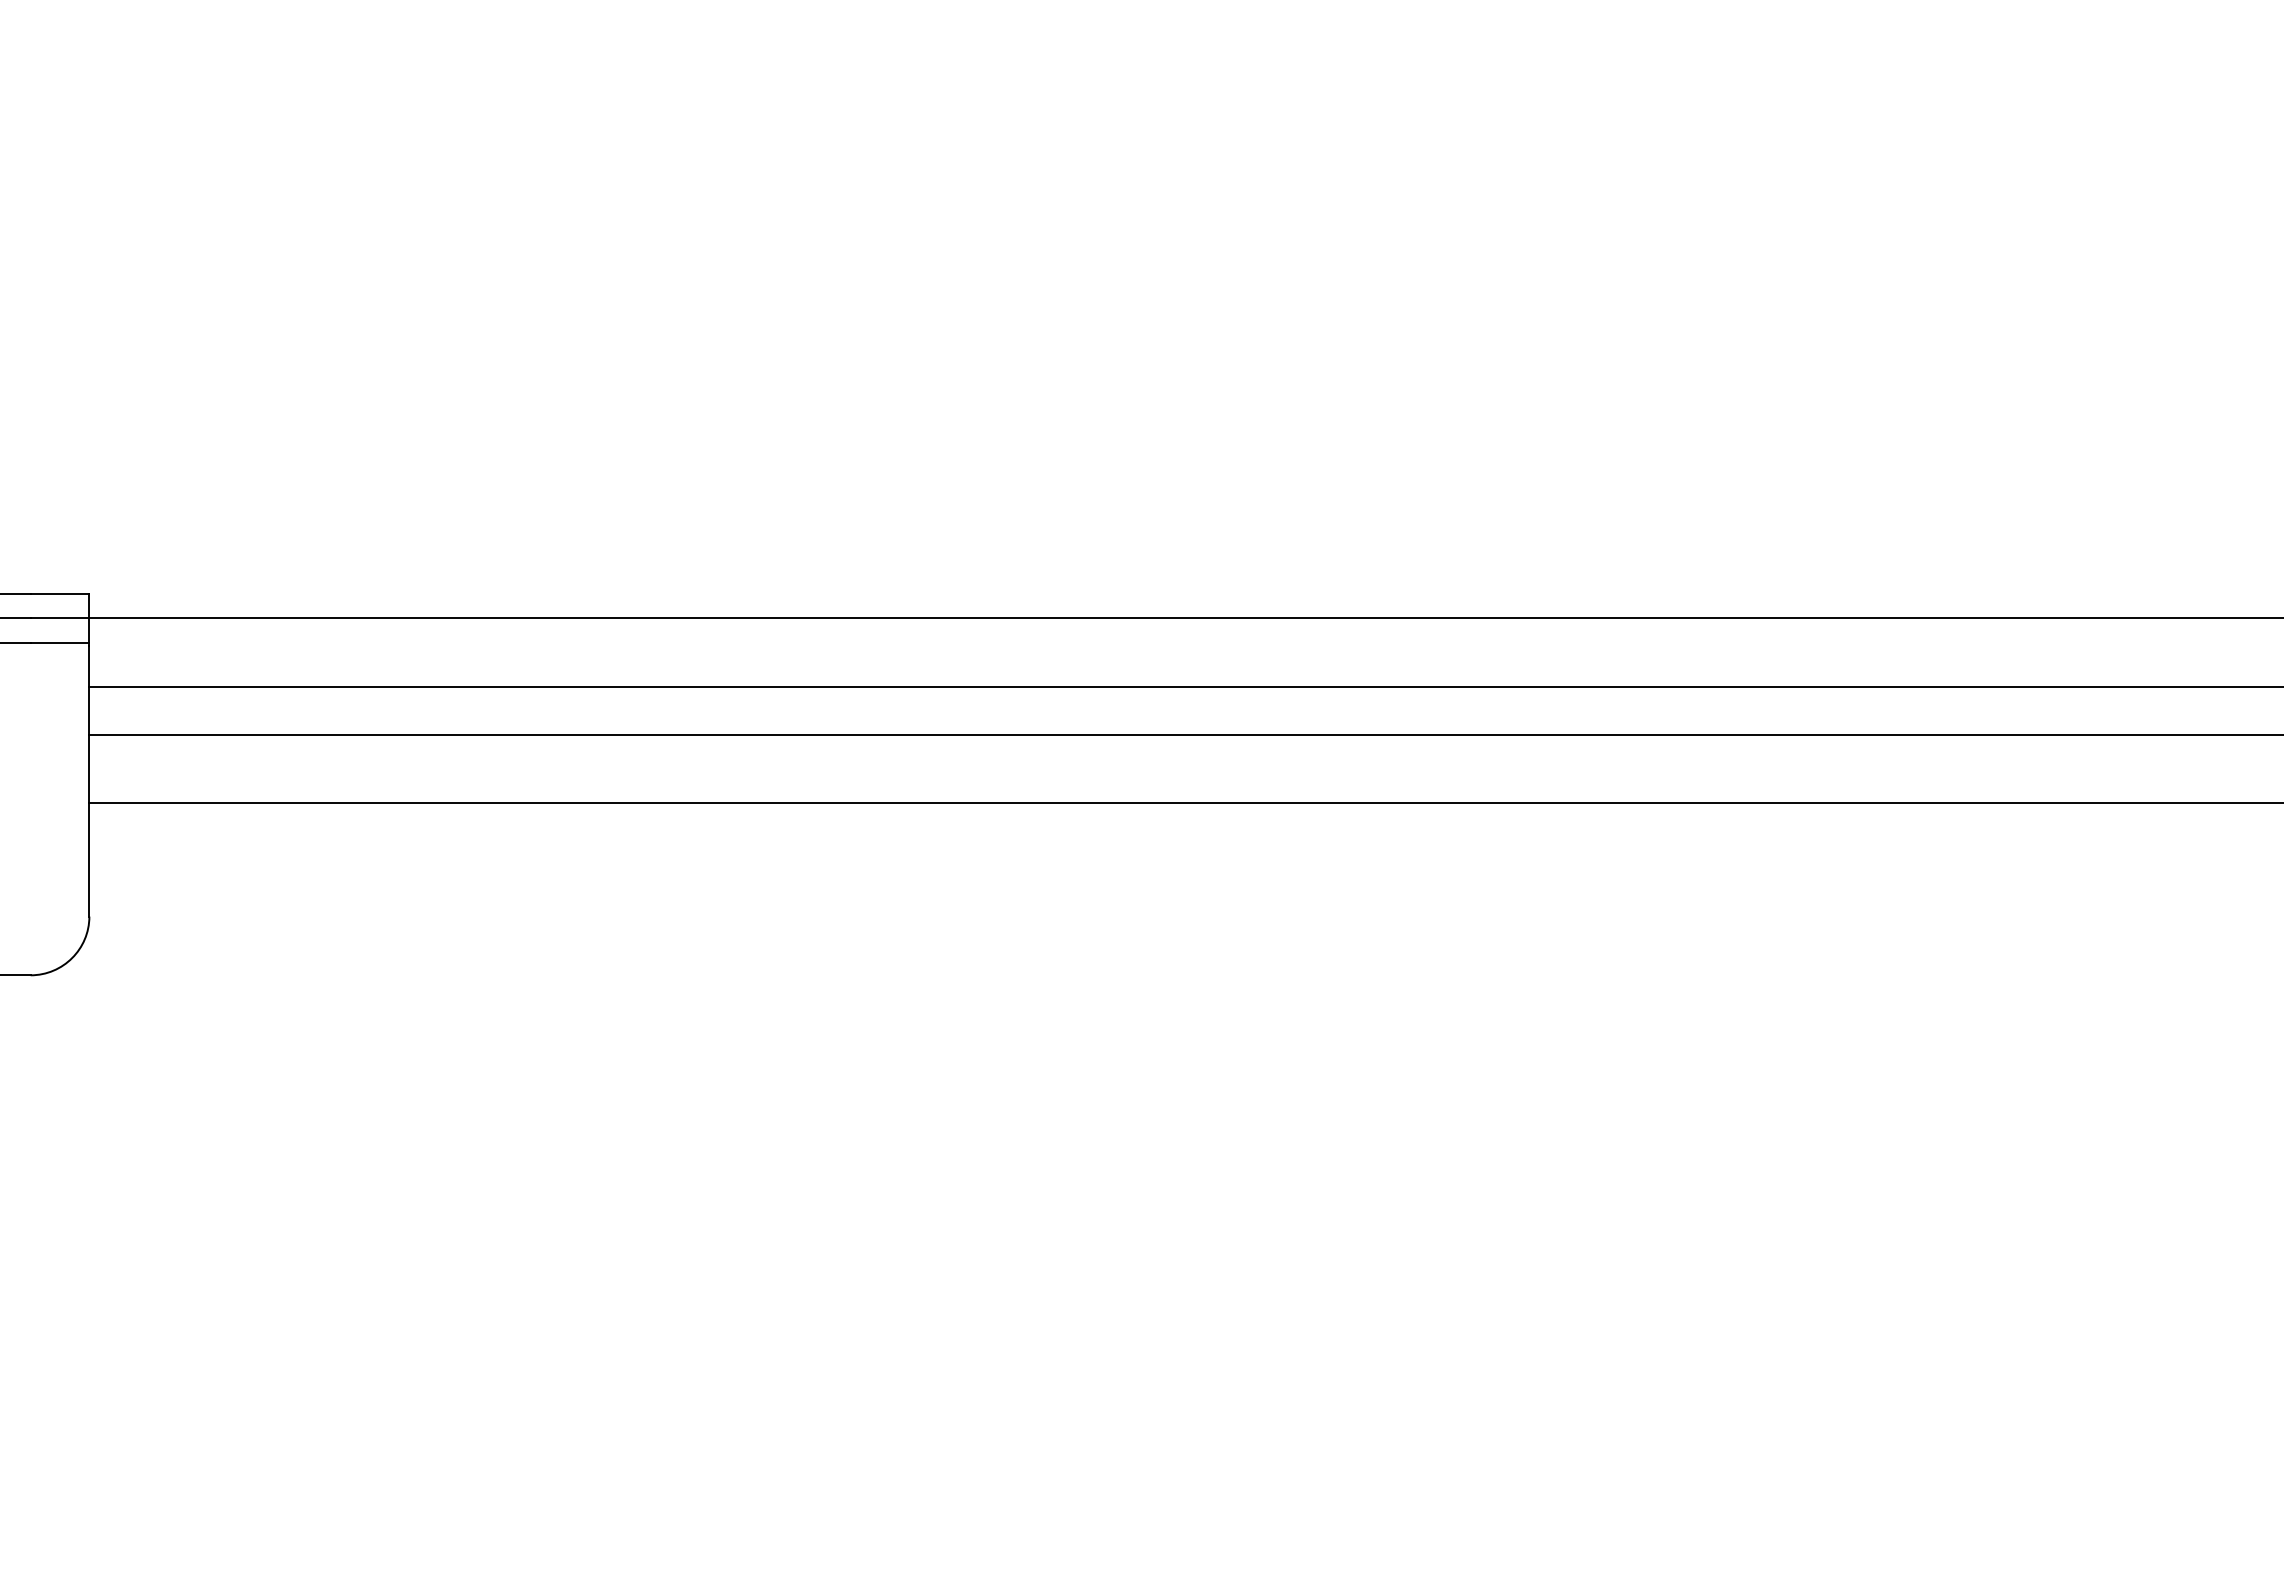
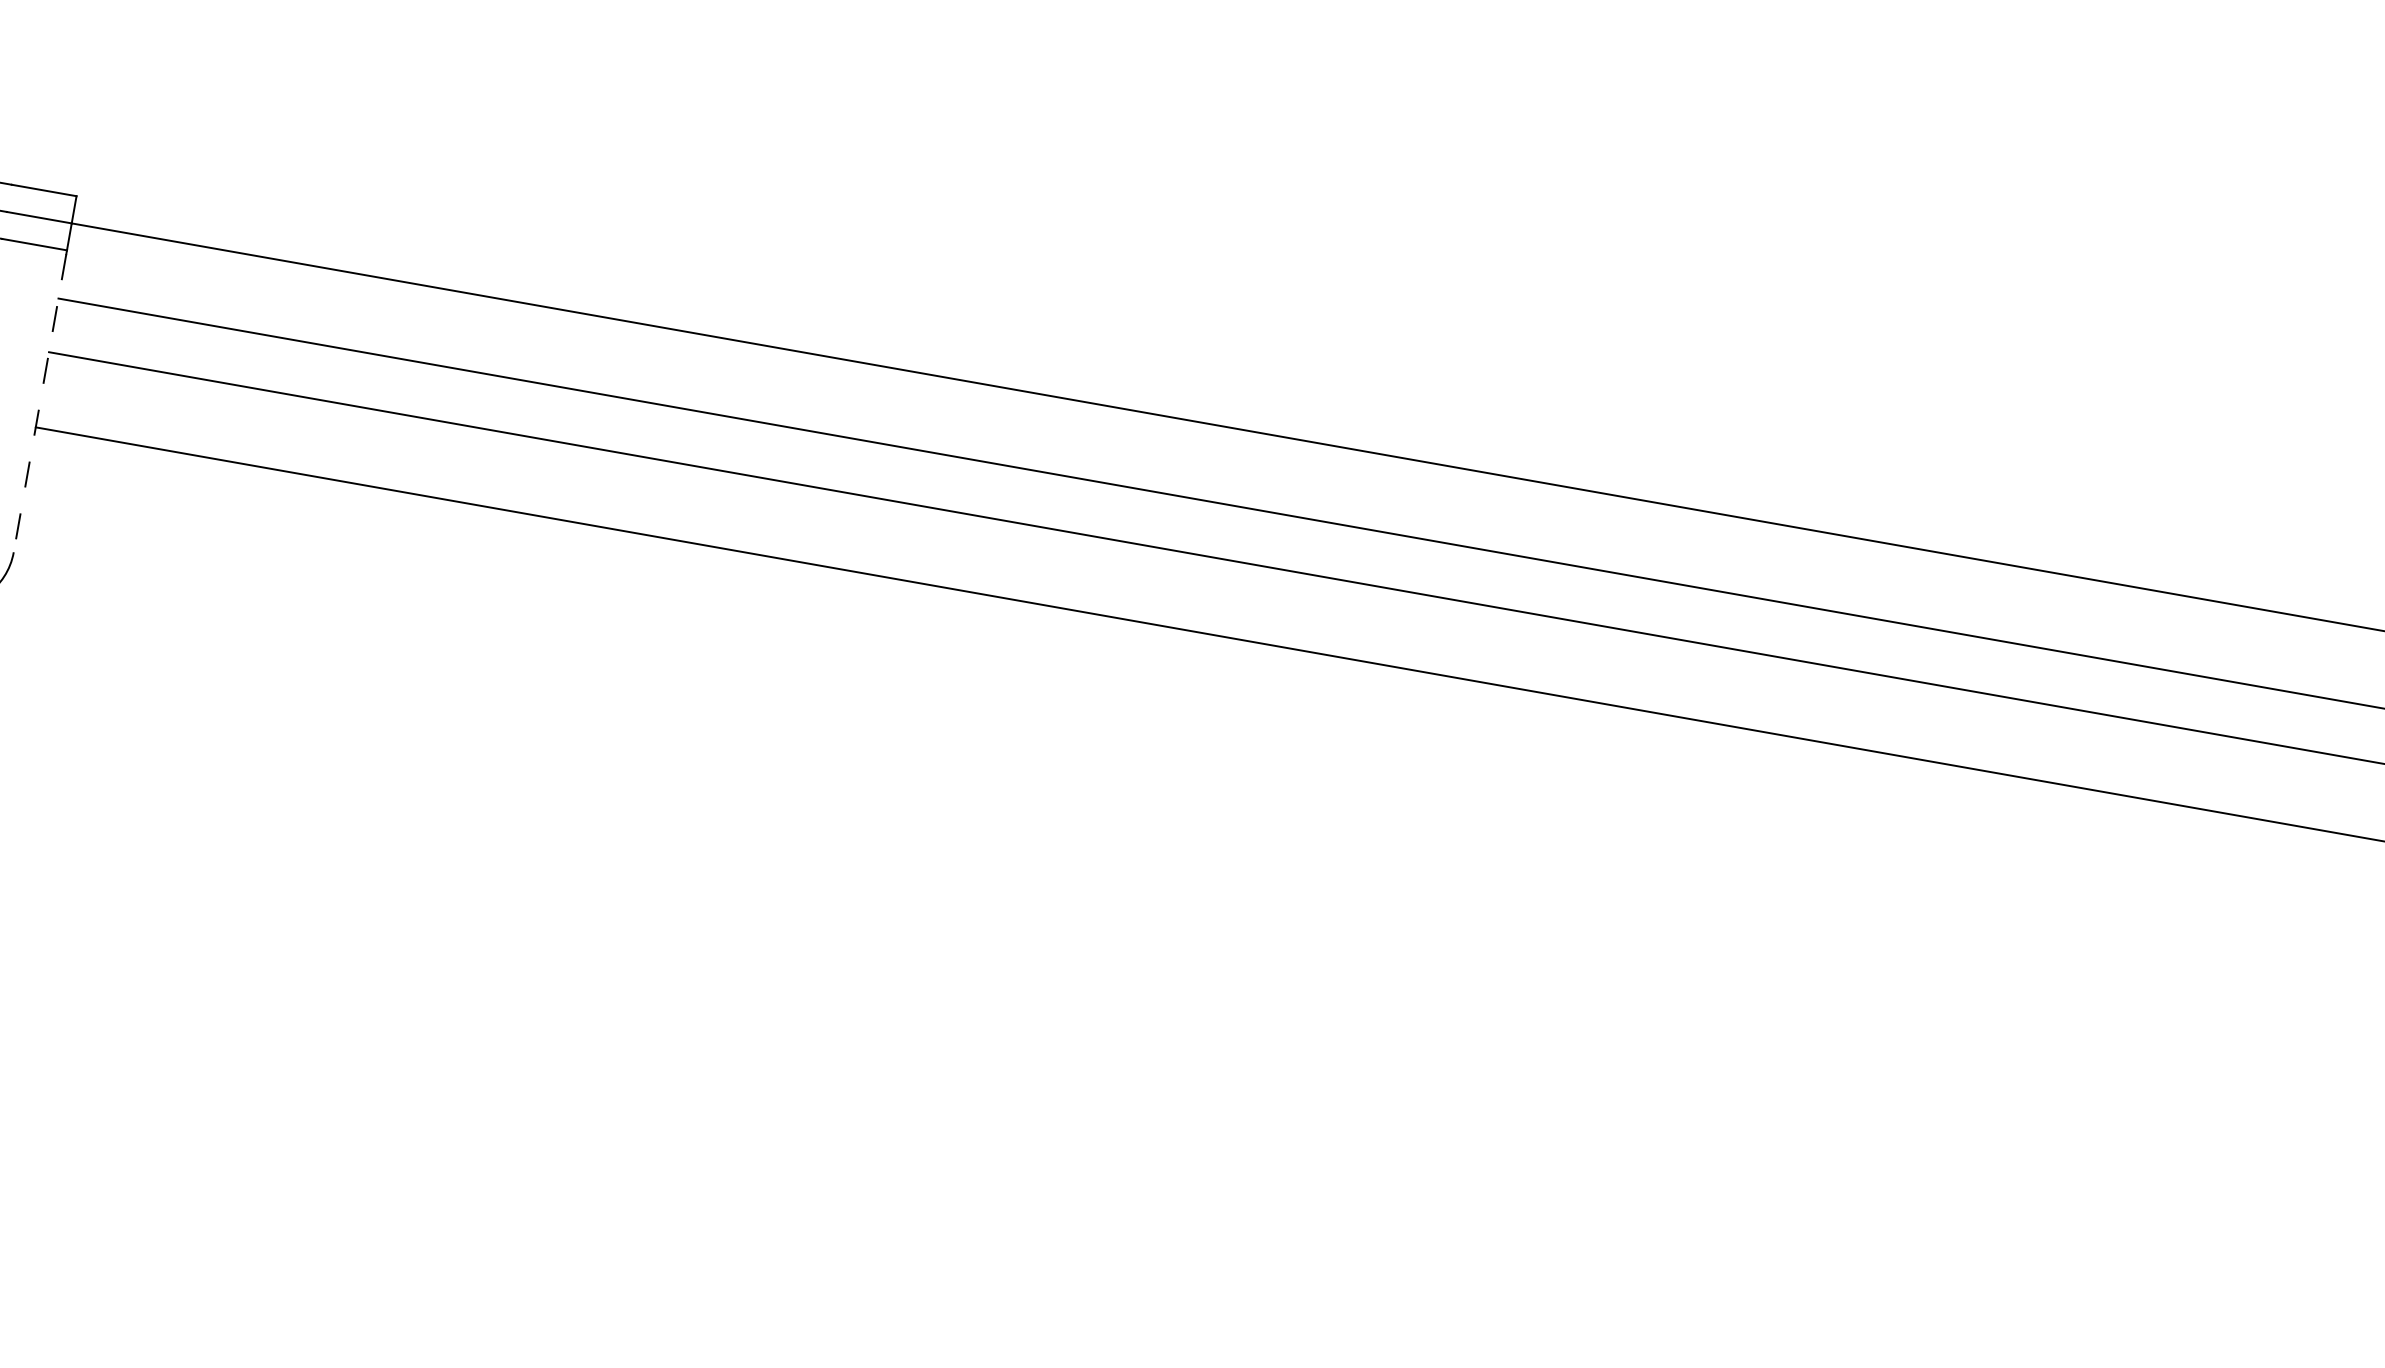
line: (89, 781) -> (40, 403), solid -> dashed

